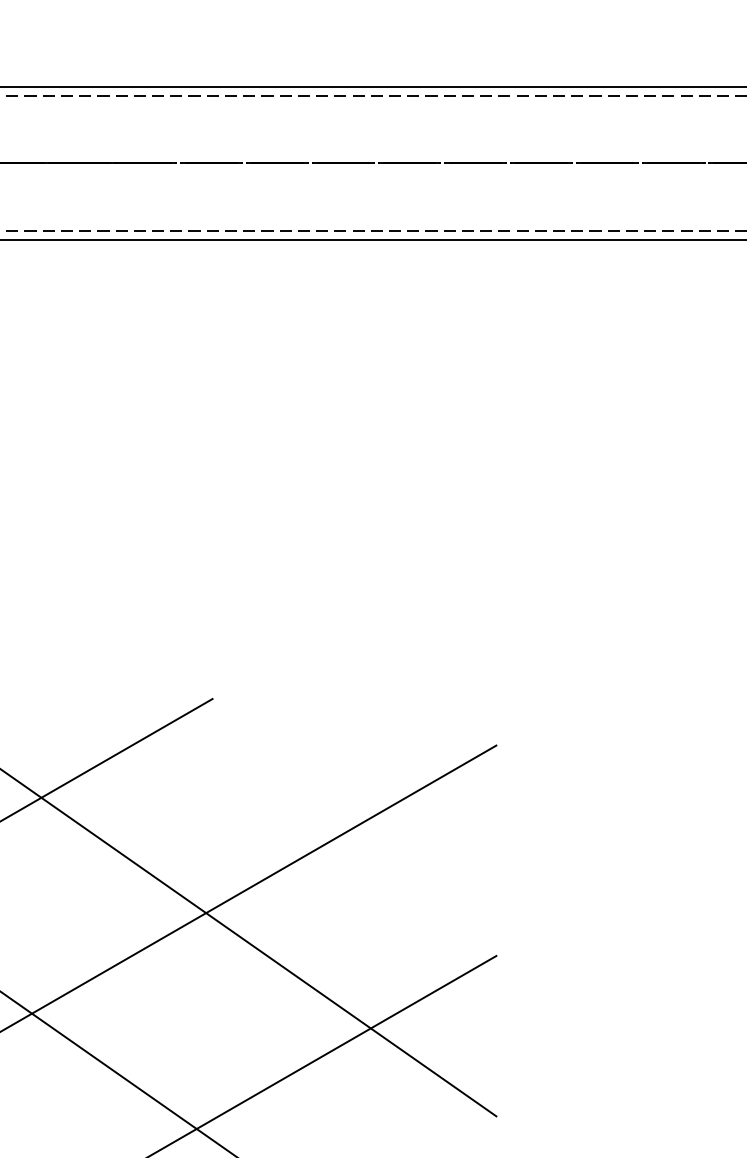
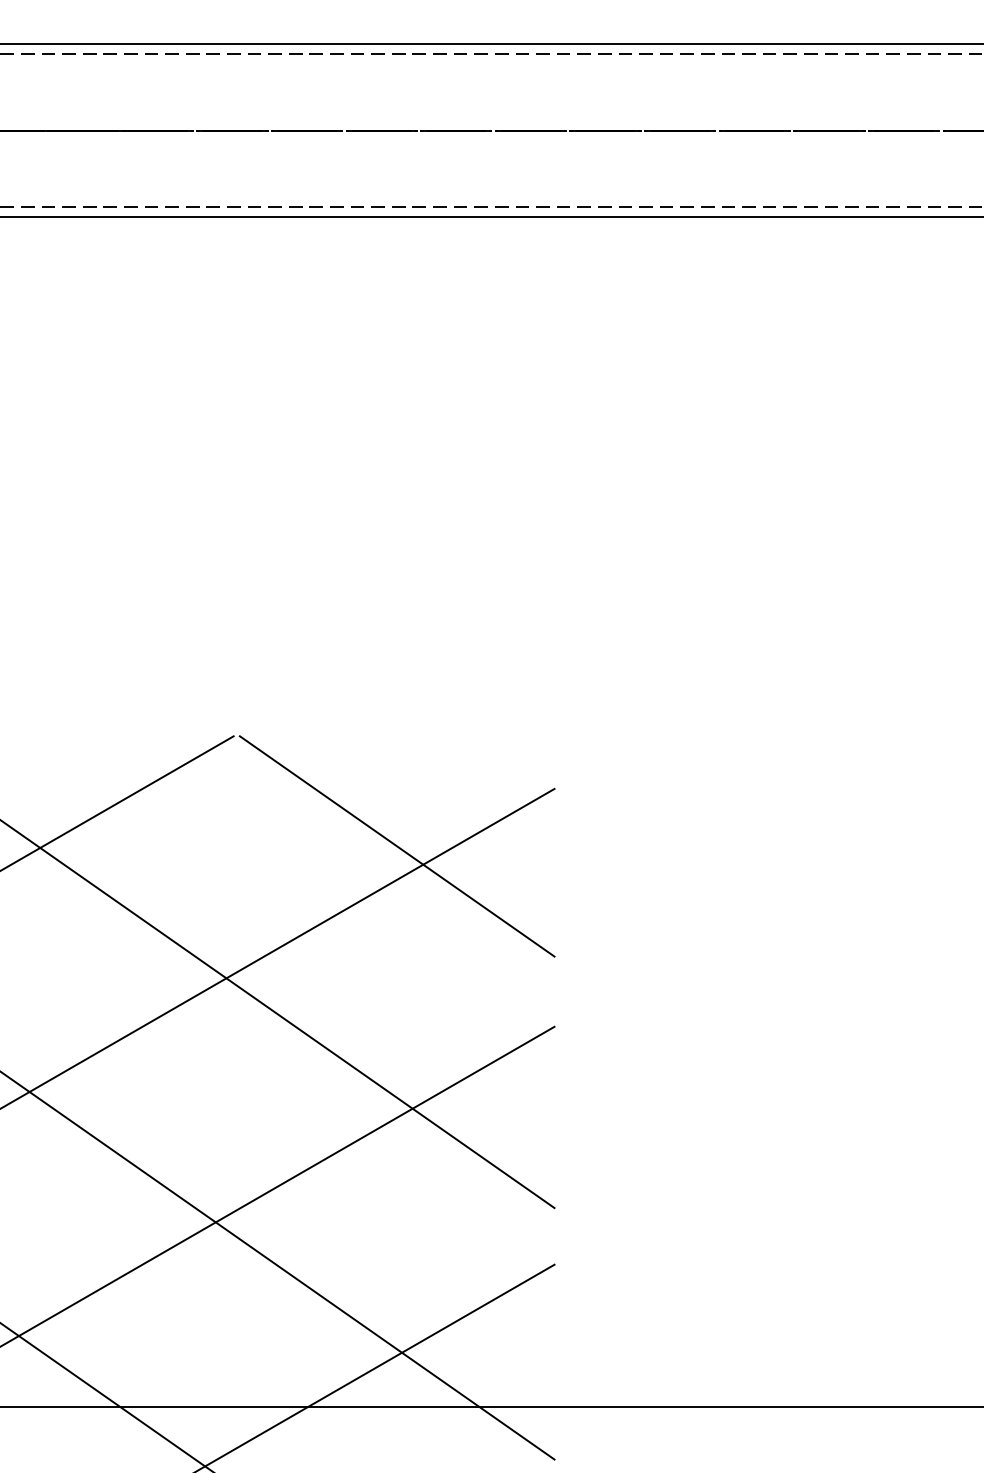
line: (356, 796) -> (396, 846), added

